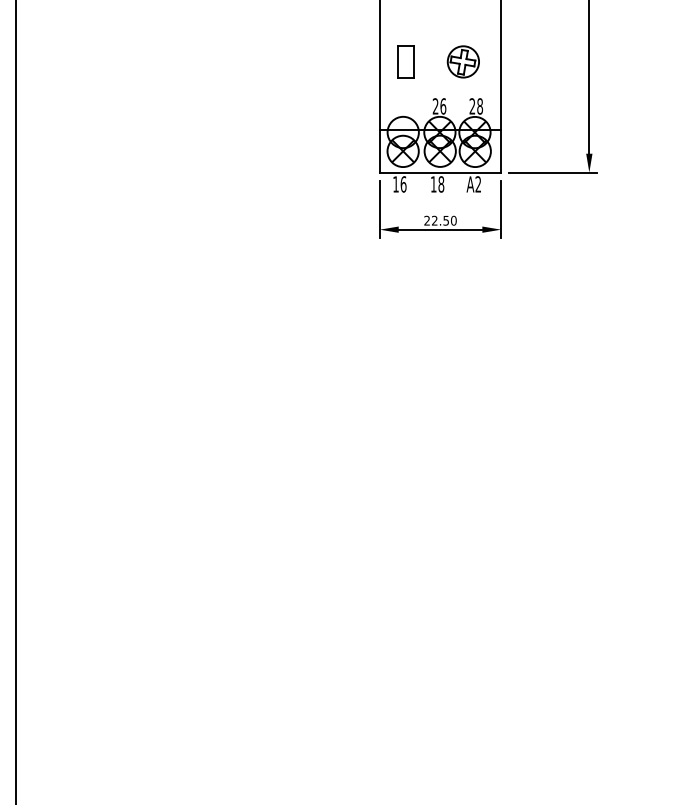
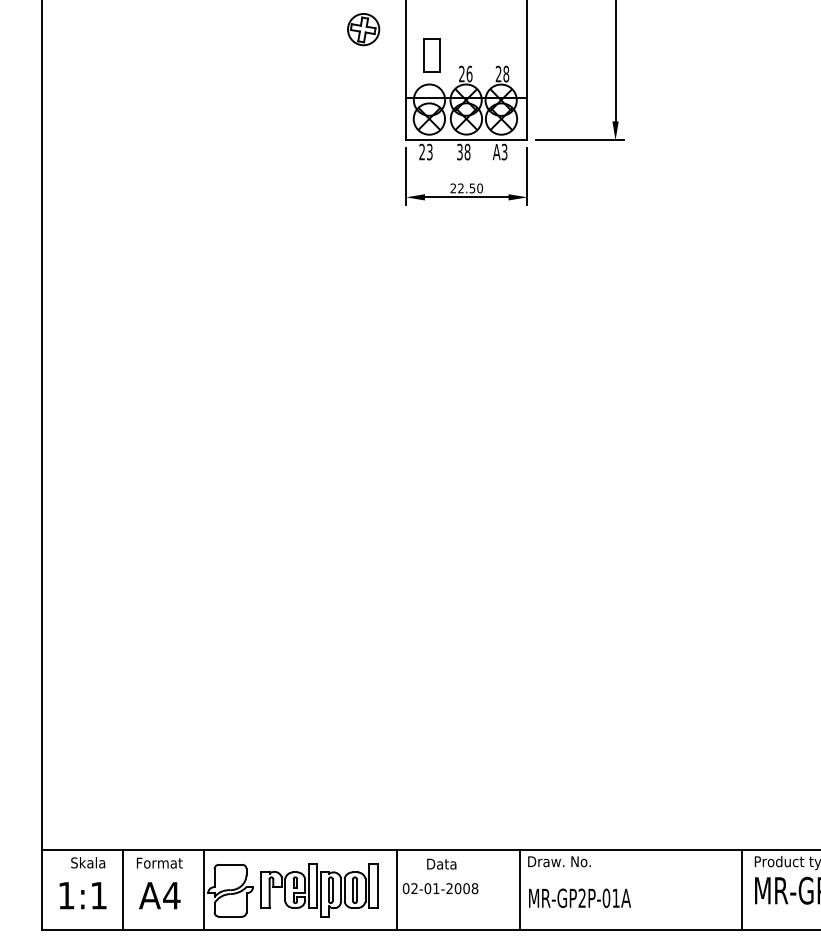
part: (405, 61) -> (431, 55), moved
part: (463, 61) -> (363, 29), moved
text: (399, 183) -> (425, 151), 16 -> 23
text: (433, 183) -> (459, 151), 18 -> 38
text: (478, 184) -> (504, 152), A2 -> A3

